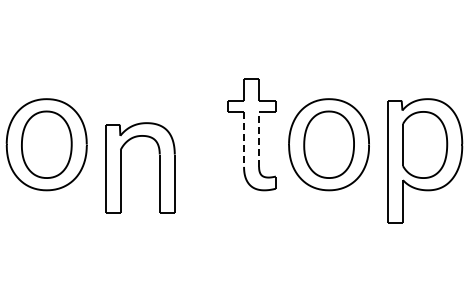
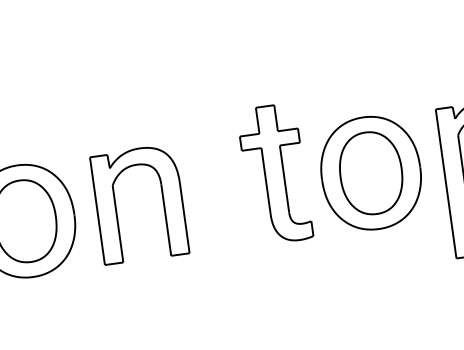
line: (259, 139) -> (284, 178), dashed -> solid
line: (244, 140) -> (266, 182), dashed -> solid
part: (121, 167) -> (116, 206), moved

